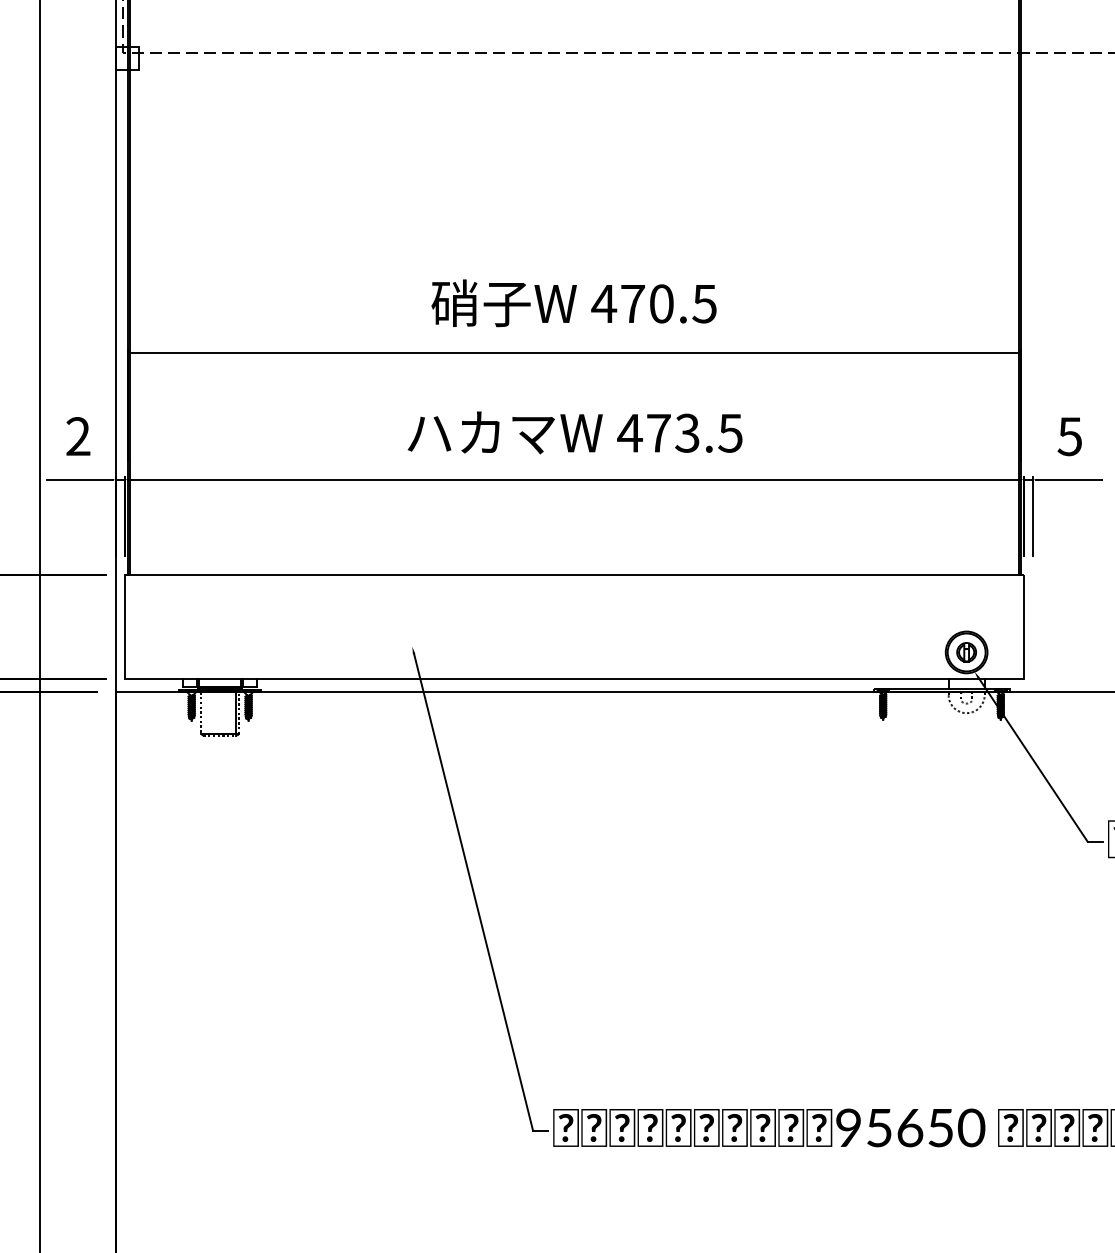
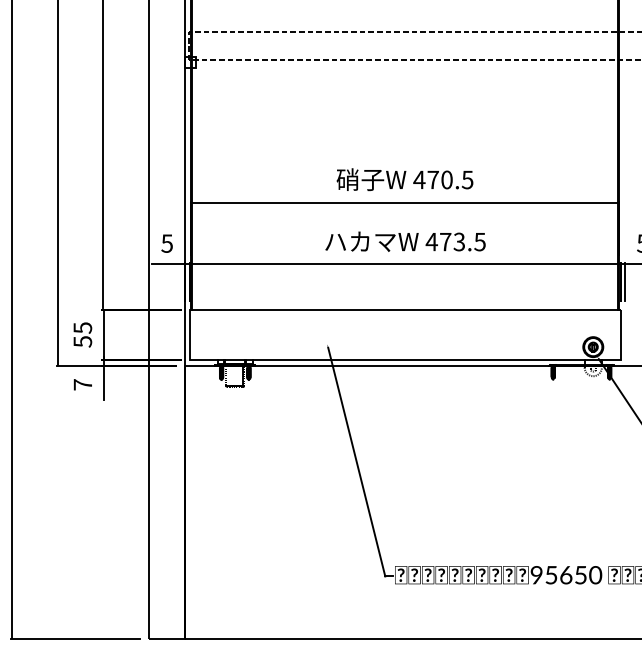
text: (76, 436) -> (166, 243), 2 -> 5

